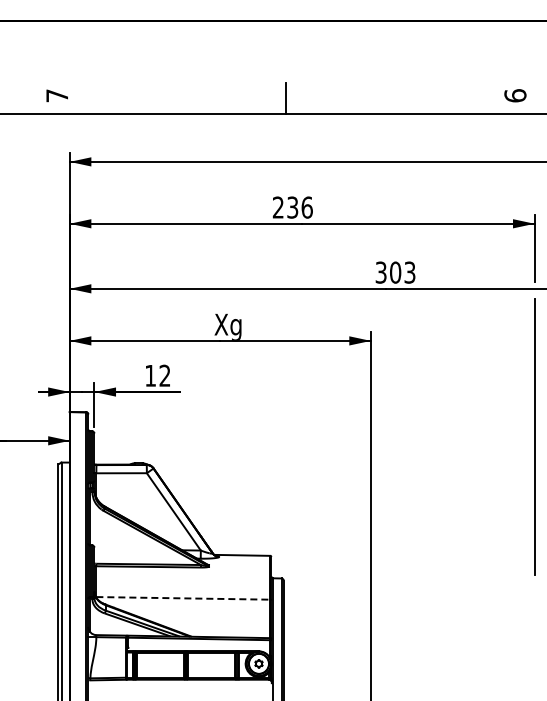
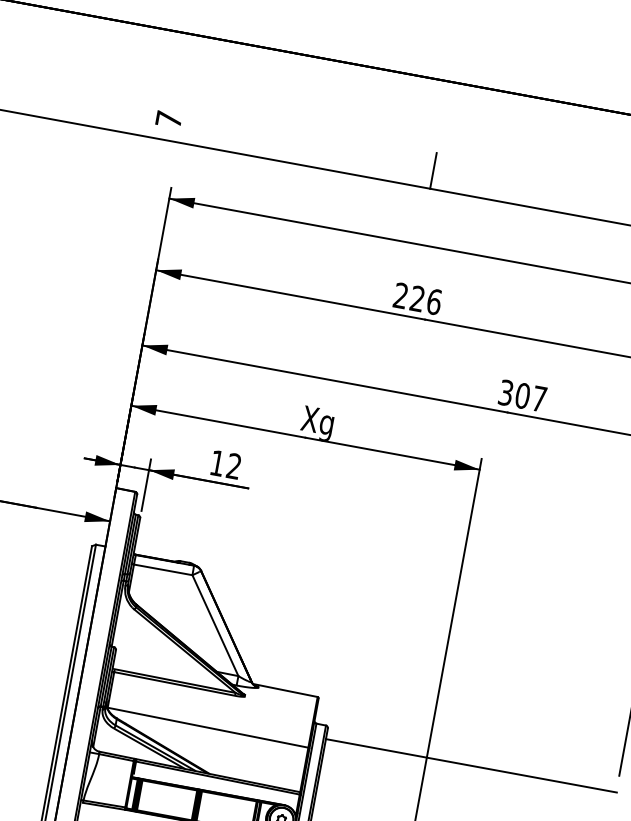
text: (292, 207) -> (417, 298), 236 -> 226
text: (409, 272) -> (538, 398), 303 -> 307
line: (409, 589) -> (471, 765), added
line: (183, 598) -> (208, 727), dashed -> solid

